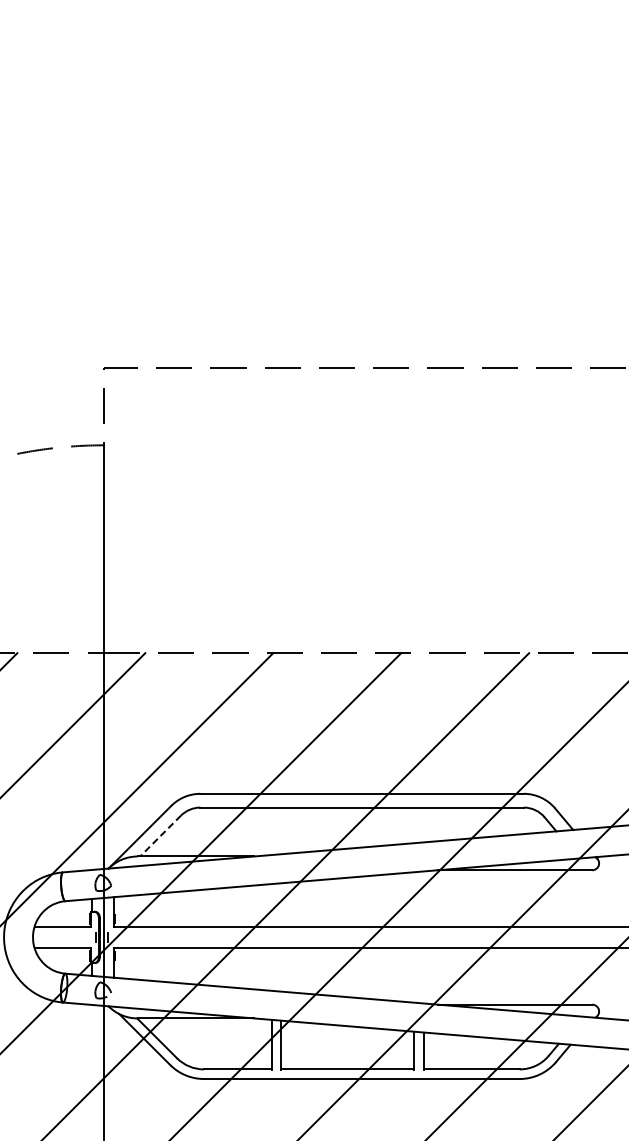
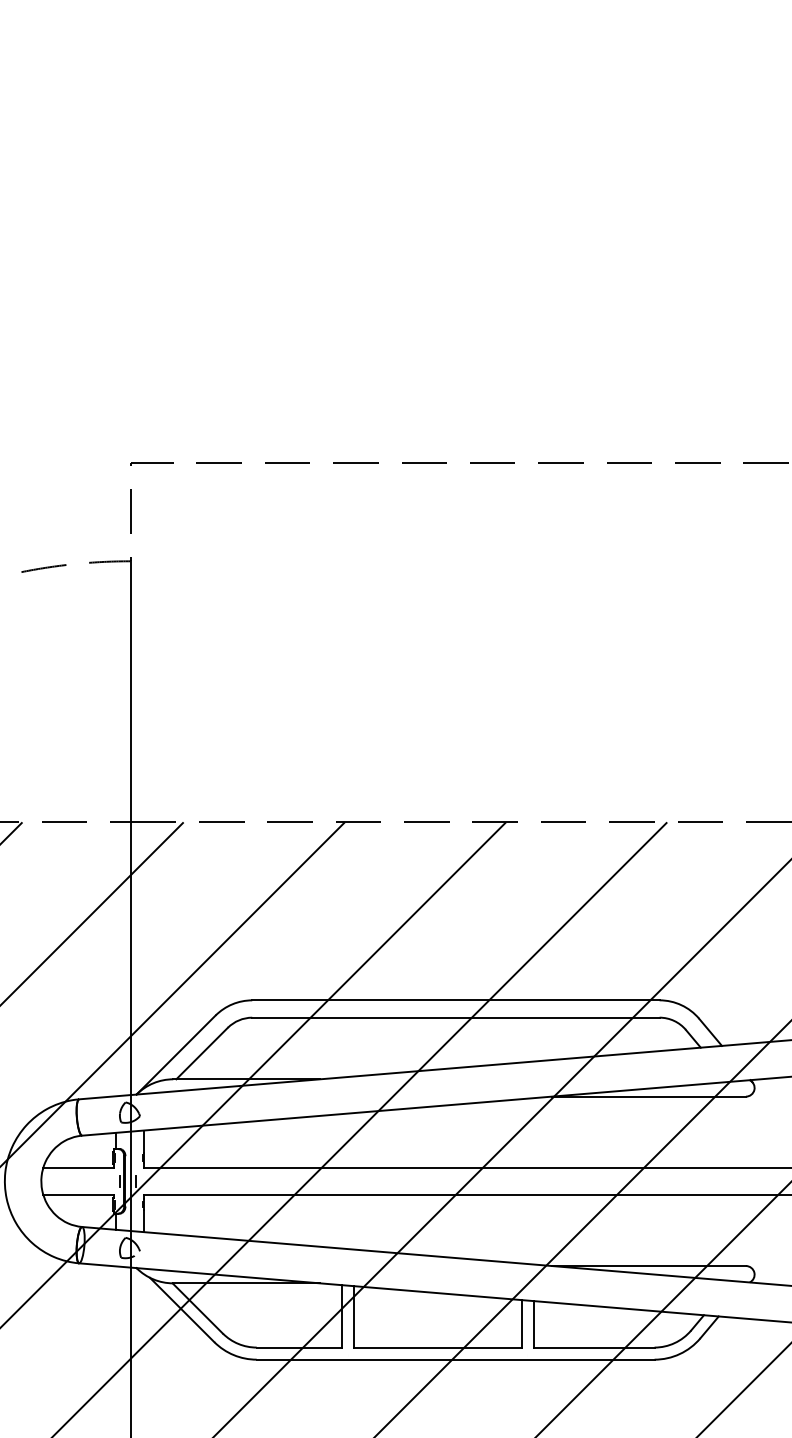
line: (160, 836) -> (201, 1054), dashed -> solid

